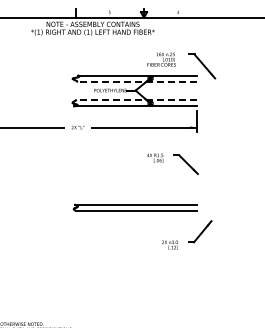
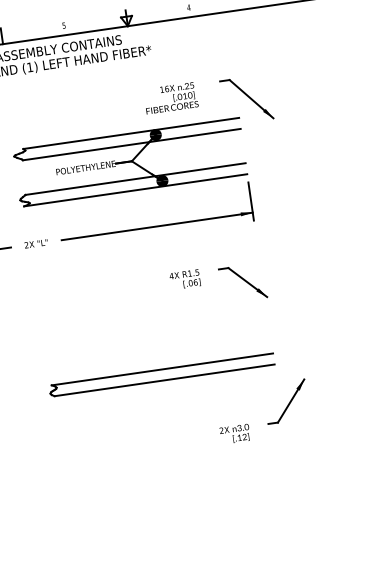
line: (136, 81) -> (130, 144), dashed -> solid
line: (135, 100) -> (134, 179), dashed -> solid

